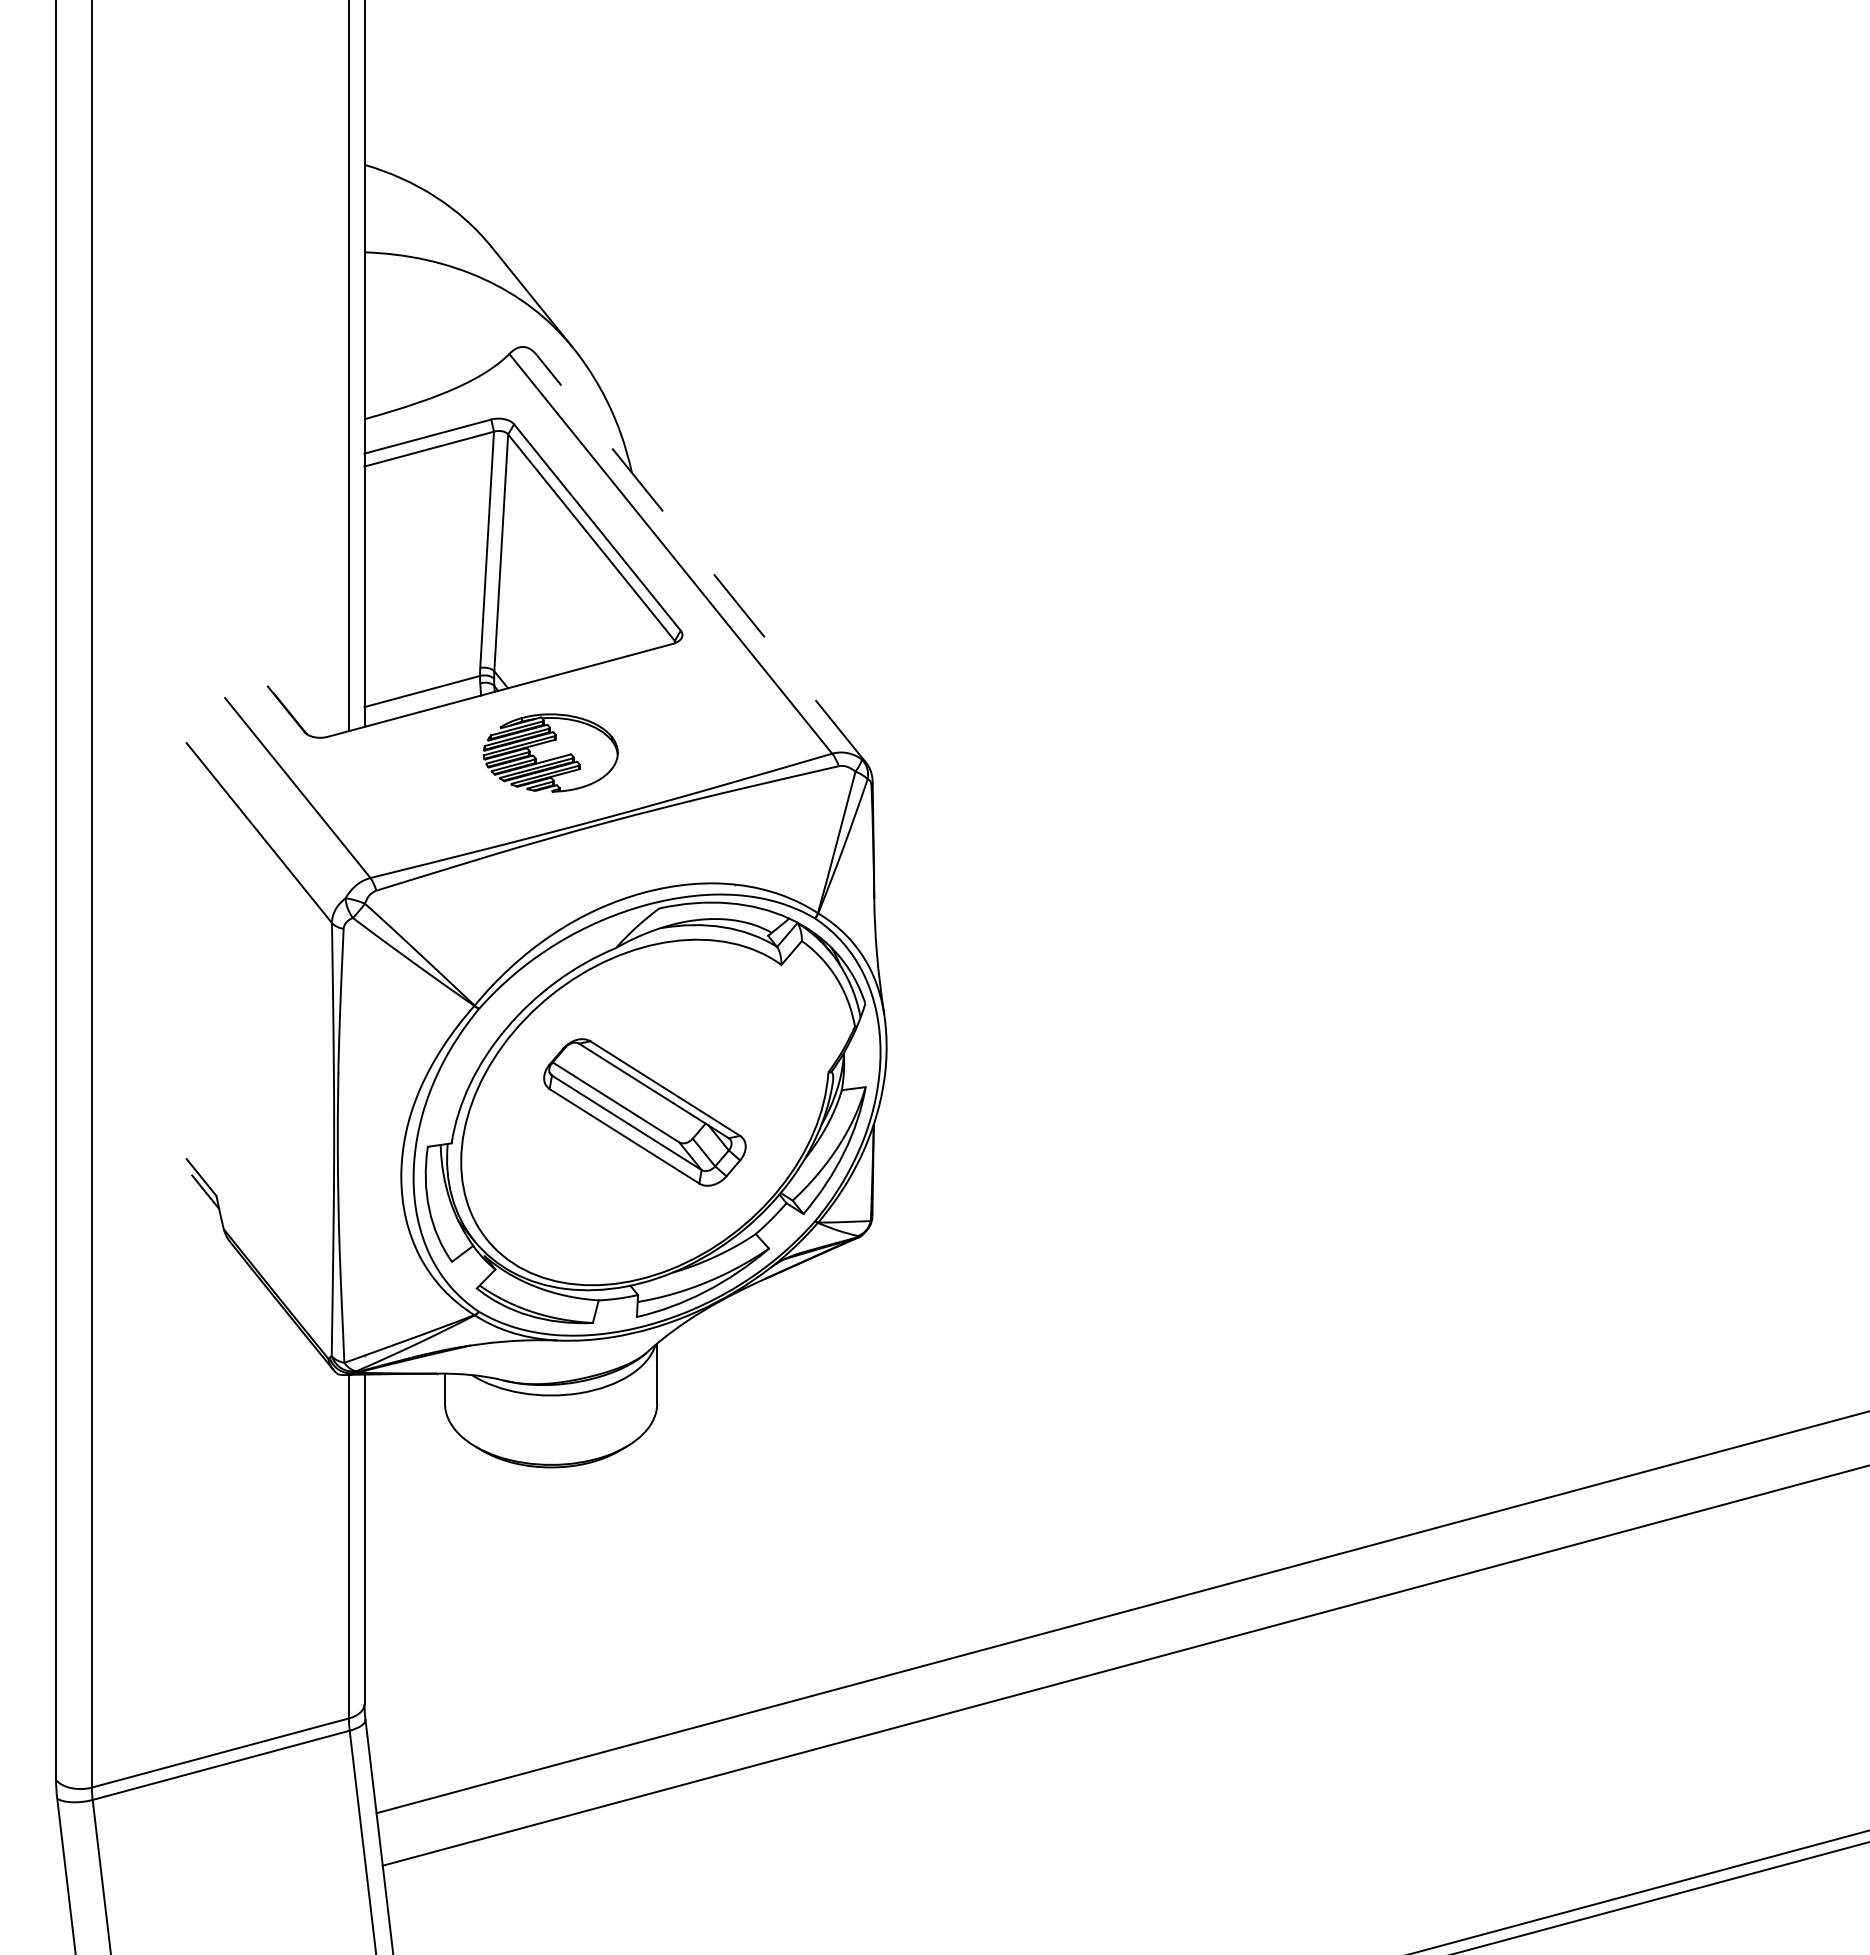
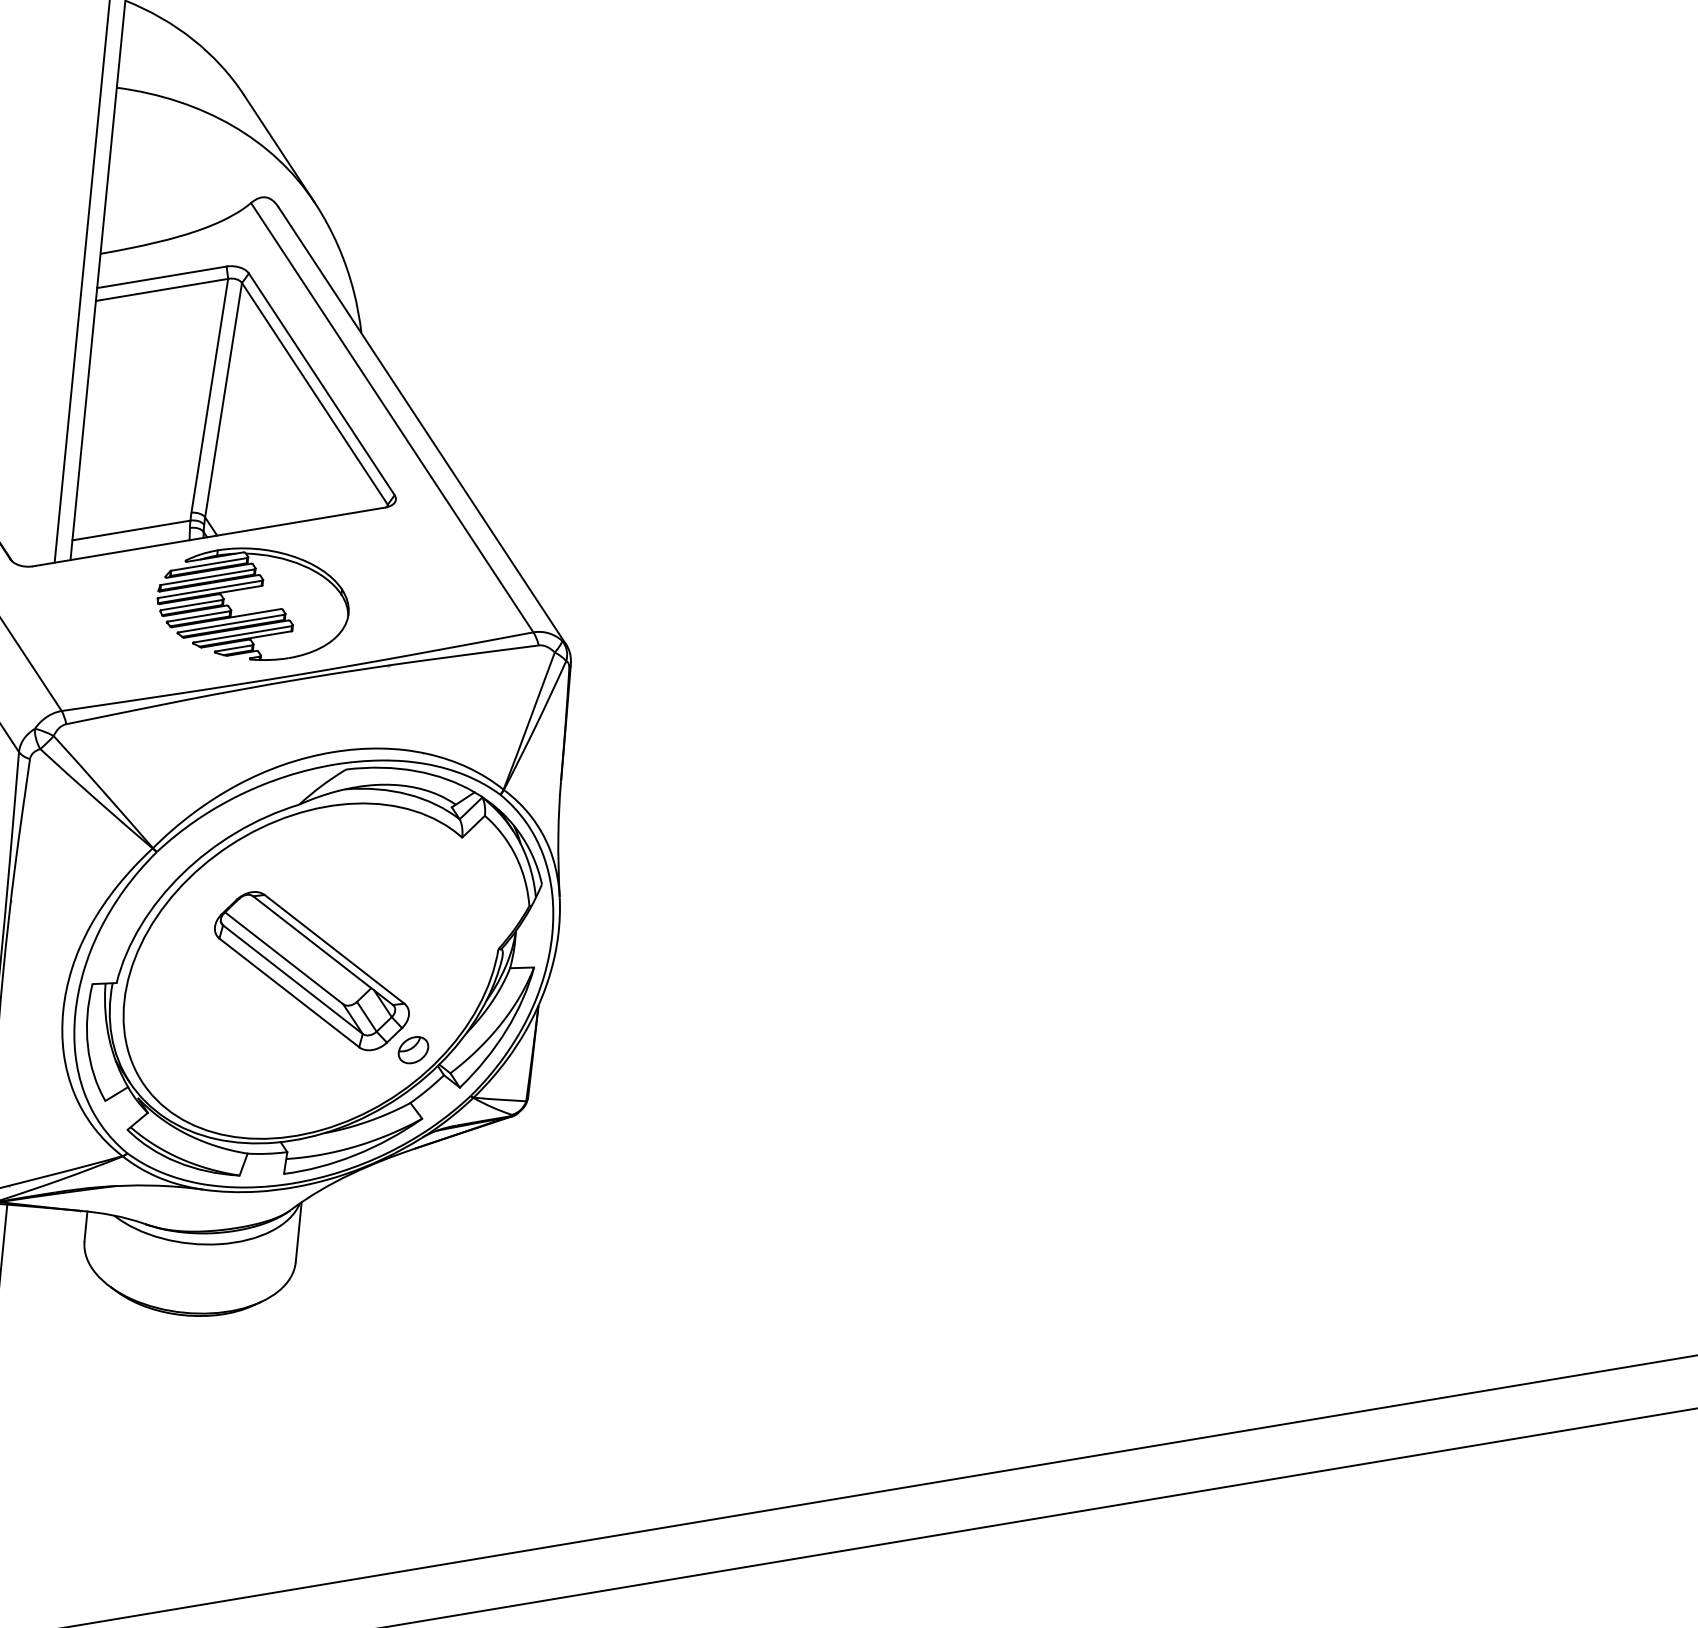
line: (701, 558) -> (422, 425), dashed -> solid
part: (550, 752) -> (253, 603), size x1.43
part: (753, 1180) -> (413, 1049), added

